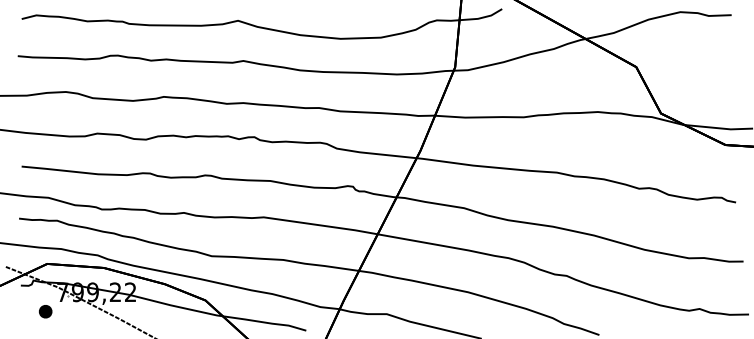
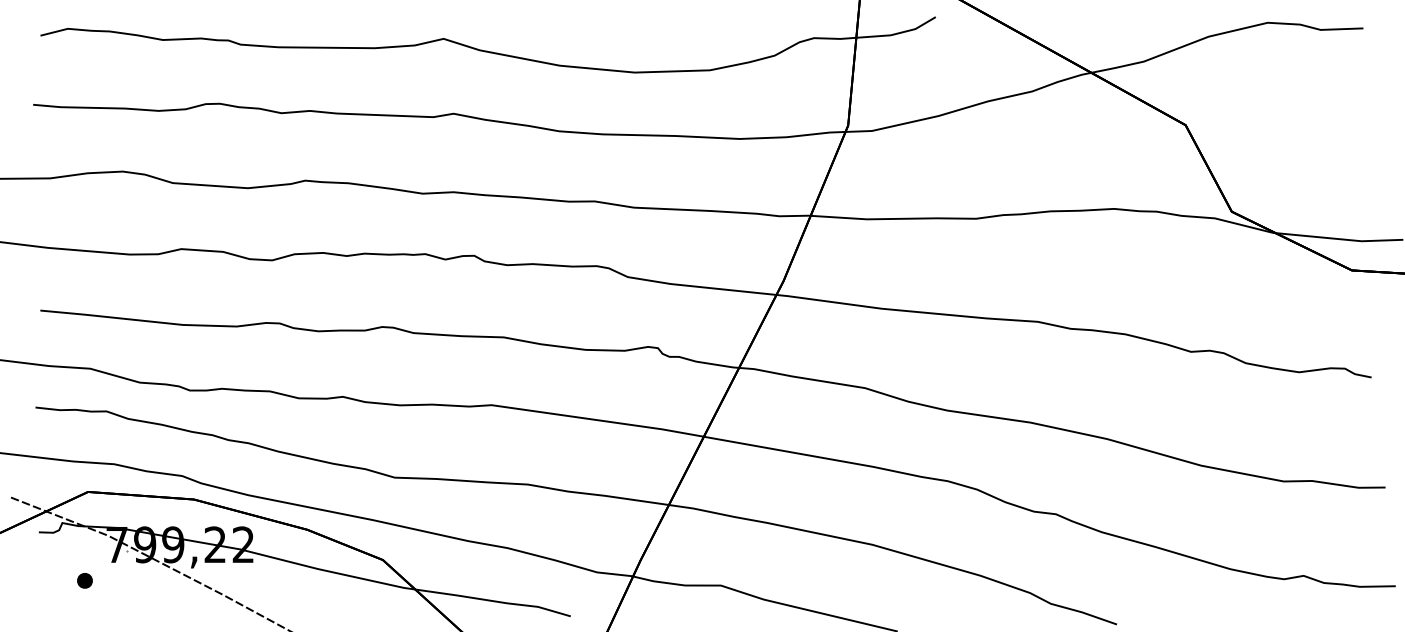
part: (45, 311) -> (84, 580), size x0.62

